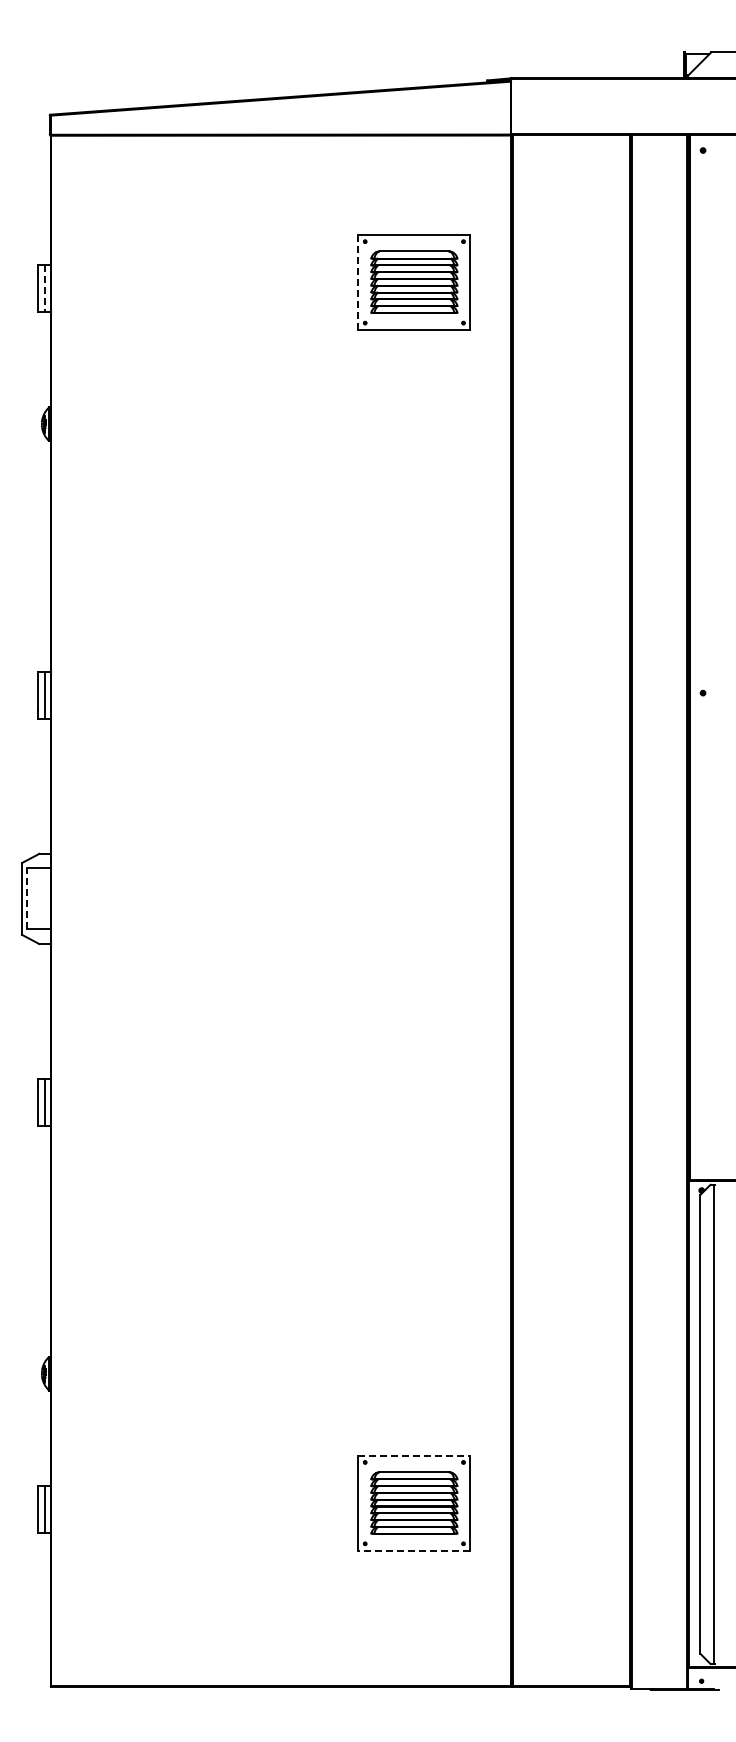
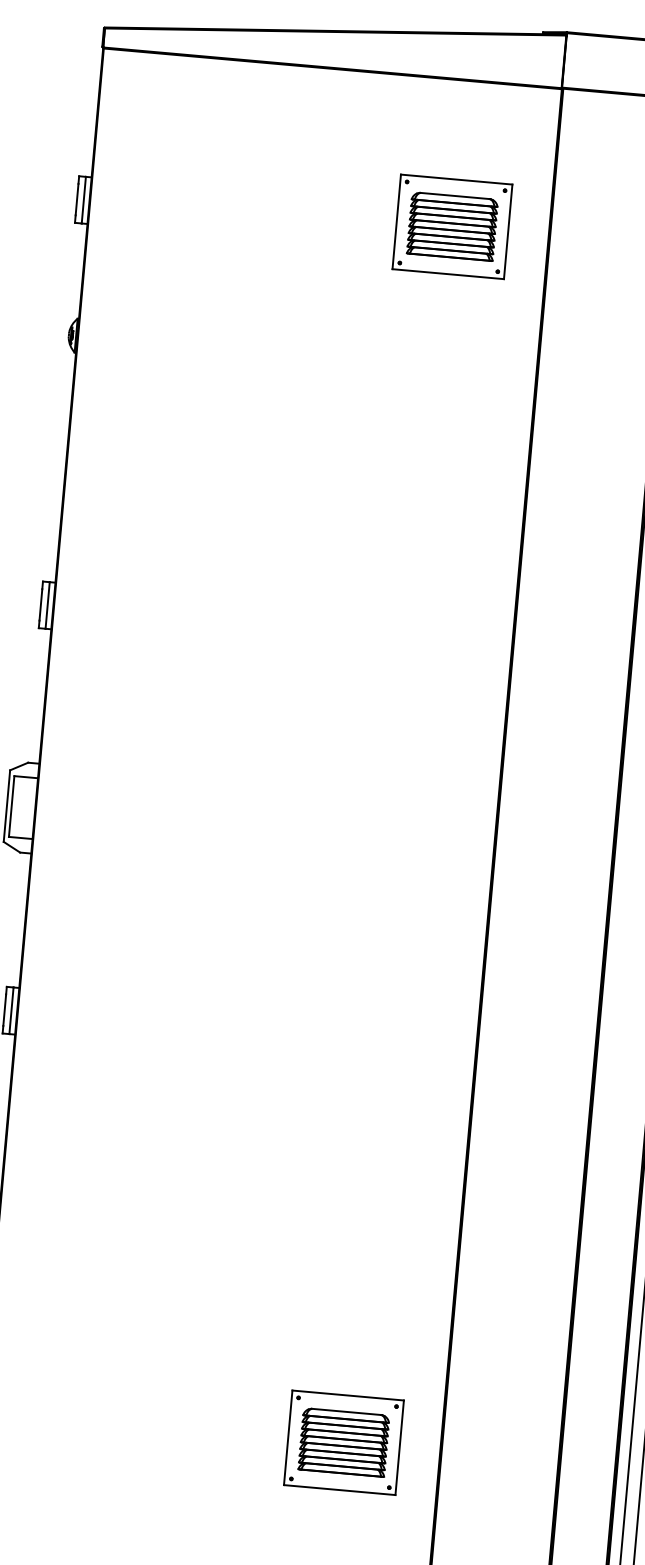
line: (358, 281) -> (396, 221), dashed -> solid
line: (44, 289) -> (83, 201), dashed -> solid
line: (26, 898) -> (11, 806), dashed -> solid
line: (414, 1455) -> (348, 1395), dashed -> solid
line: (414, 1550) -> (339, 1489), dashed -> solid

